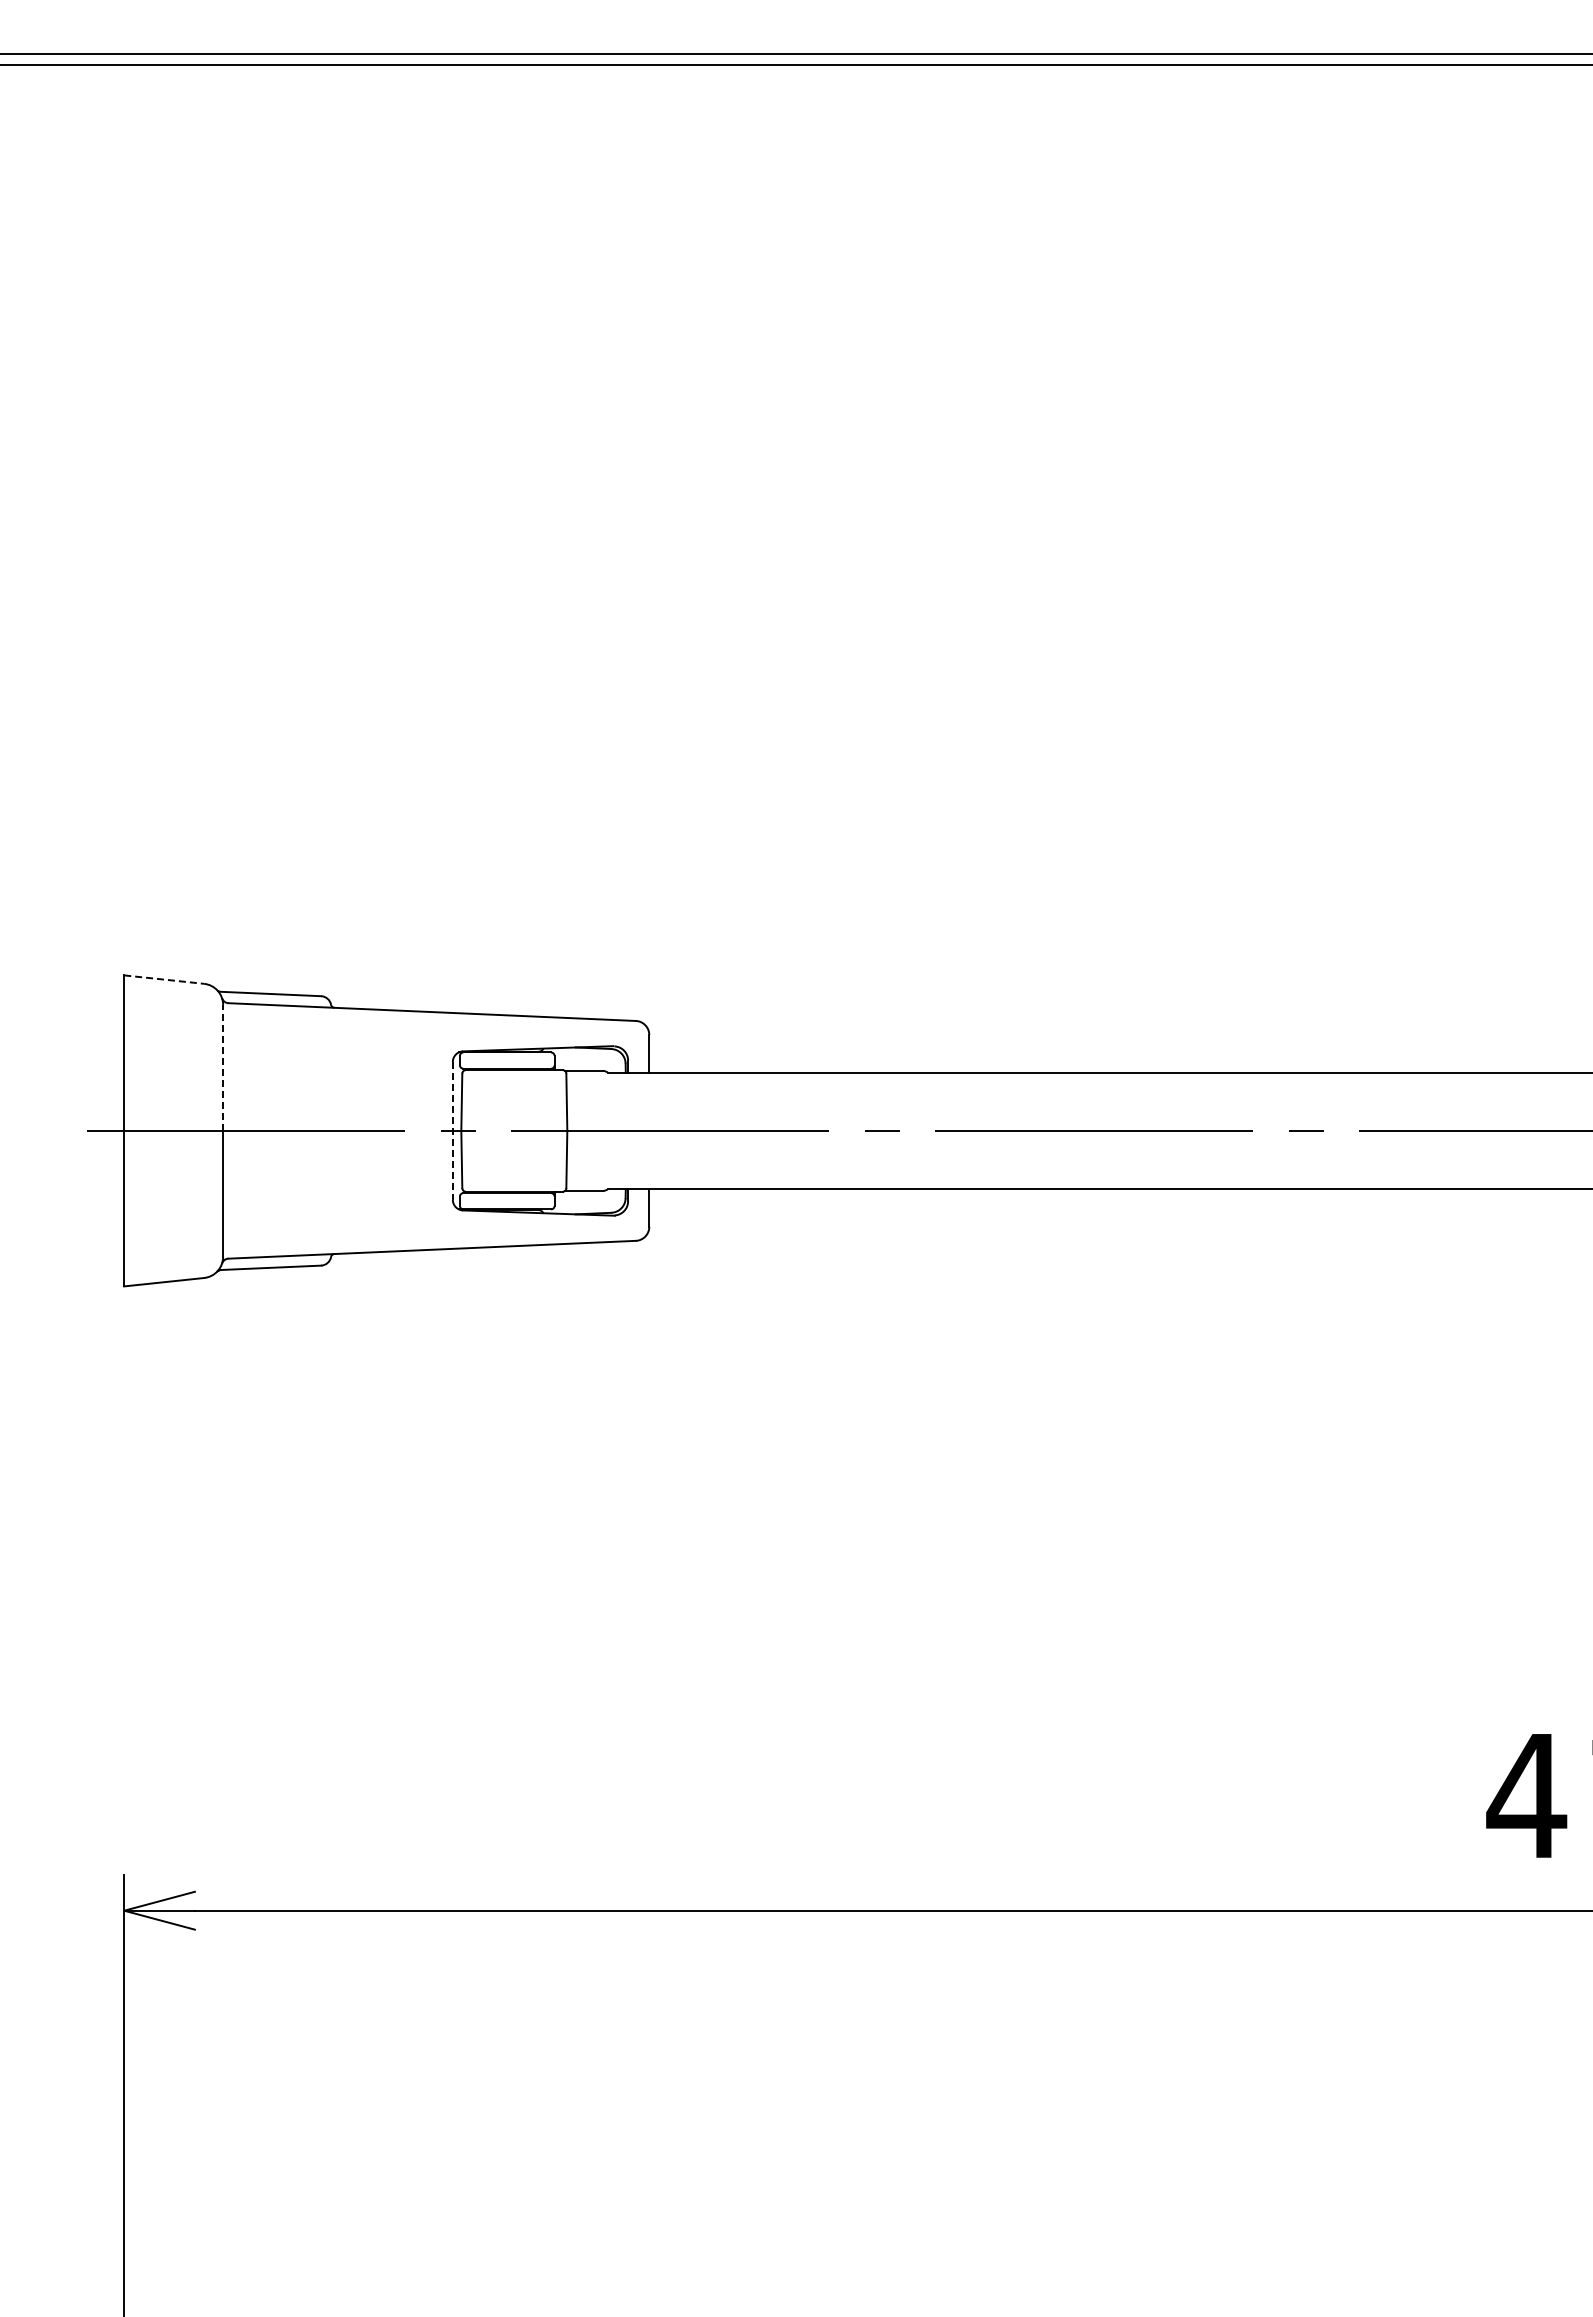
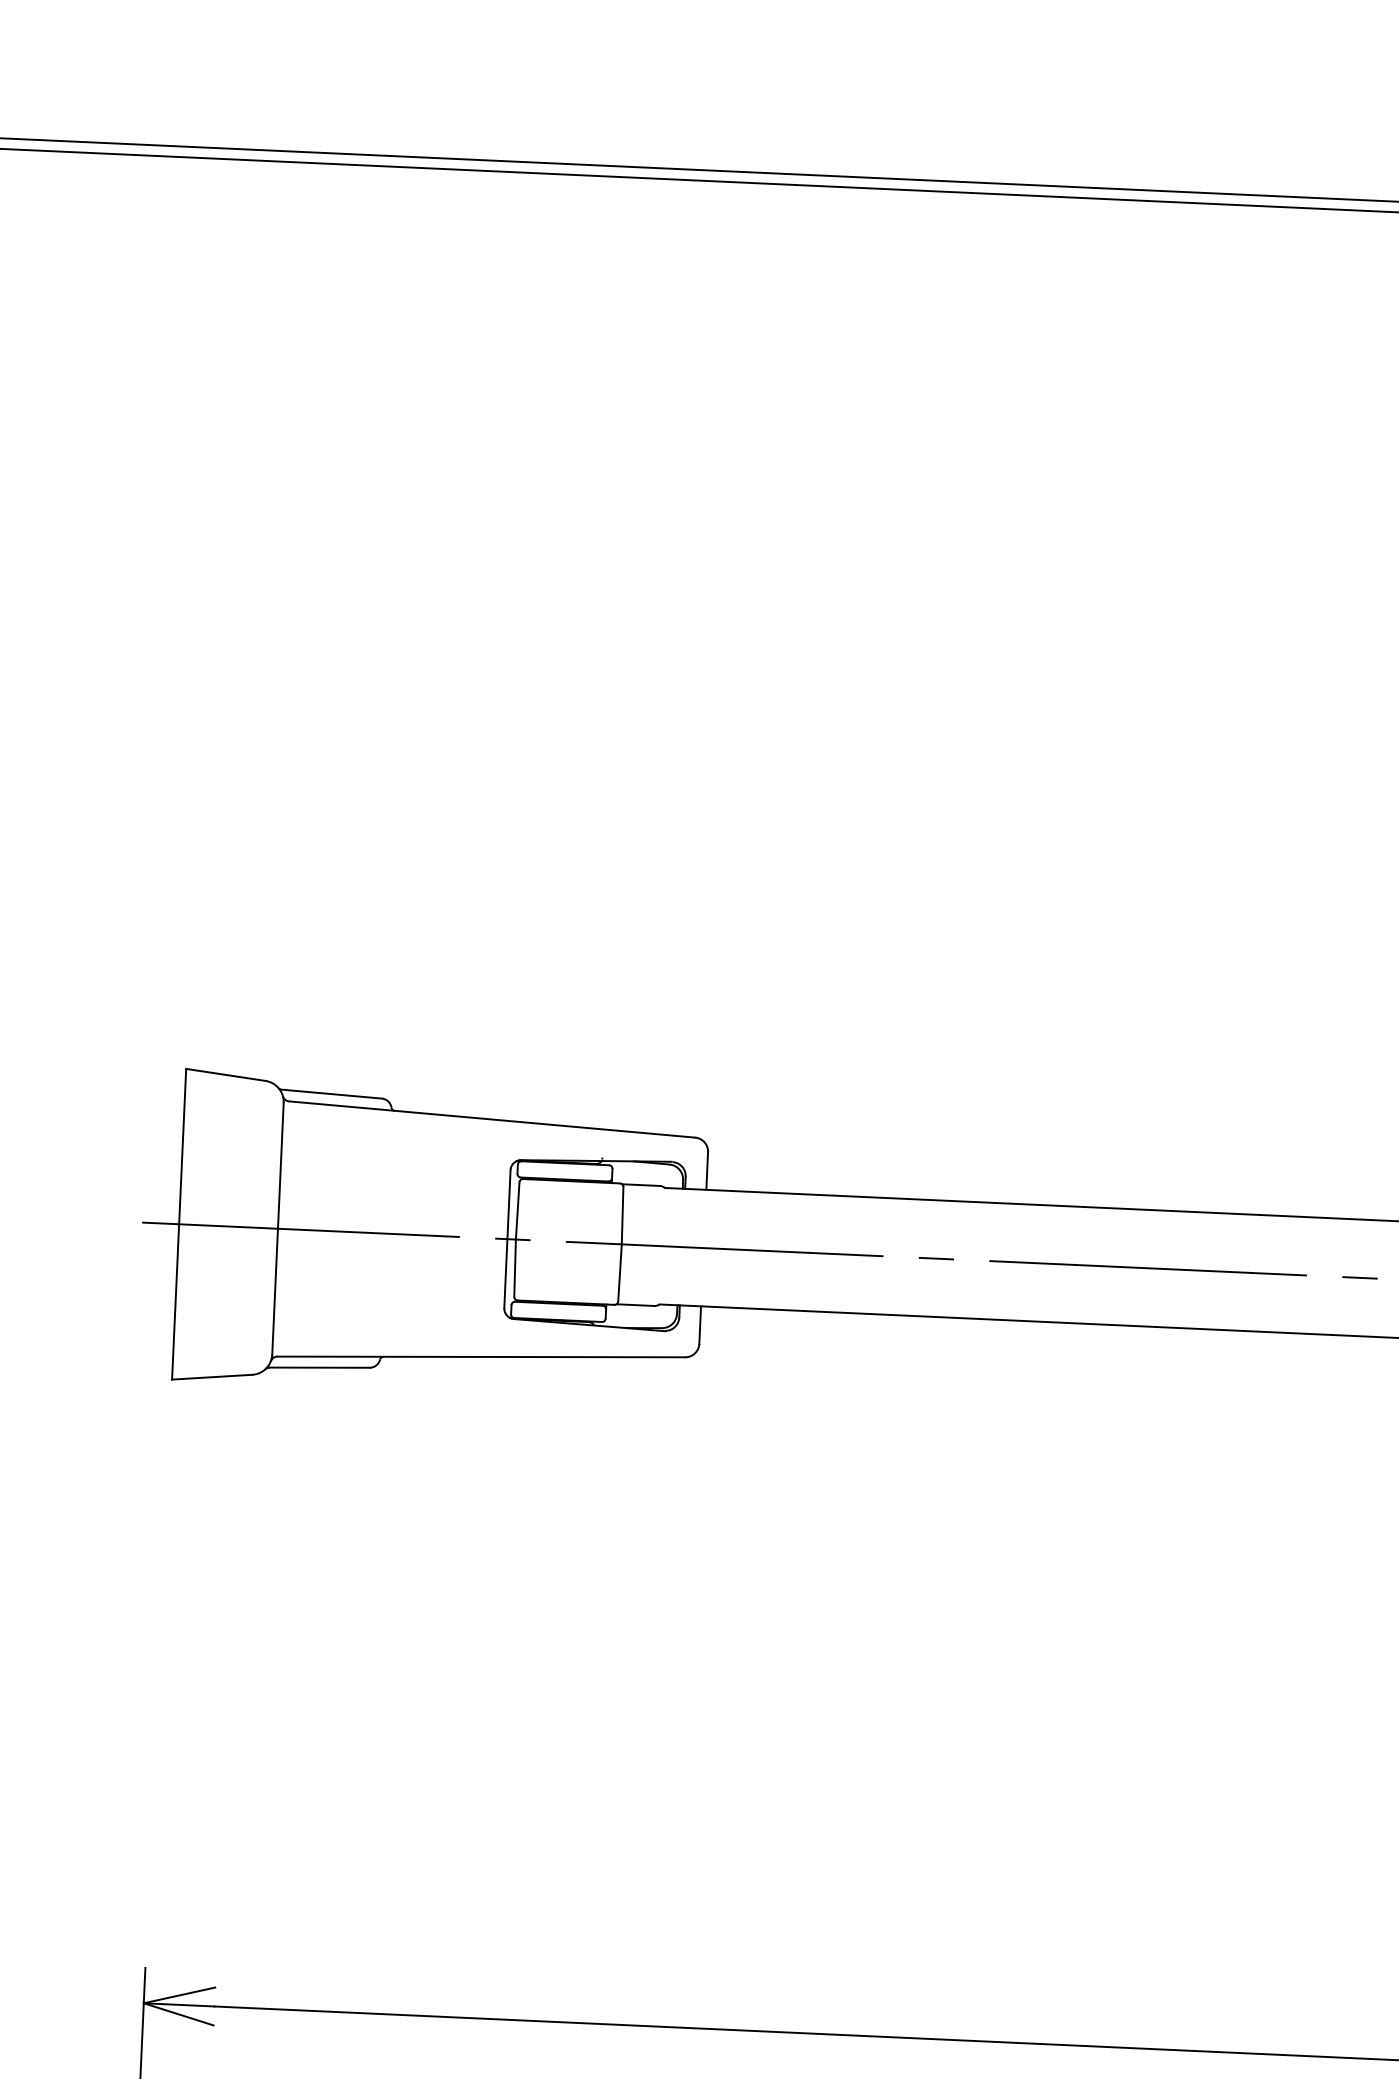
line: (164, 979) -> (226, 1074), dashed -> solid
line: (223, 1067) -> (281, 1165), dashed -> solid
line: (452, 1130) -> (507, 1238), dashed -> solid

